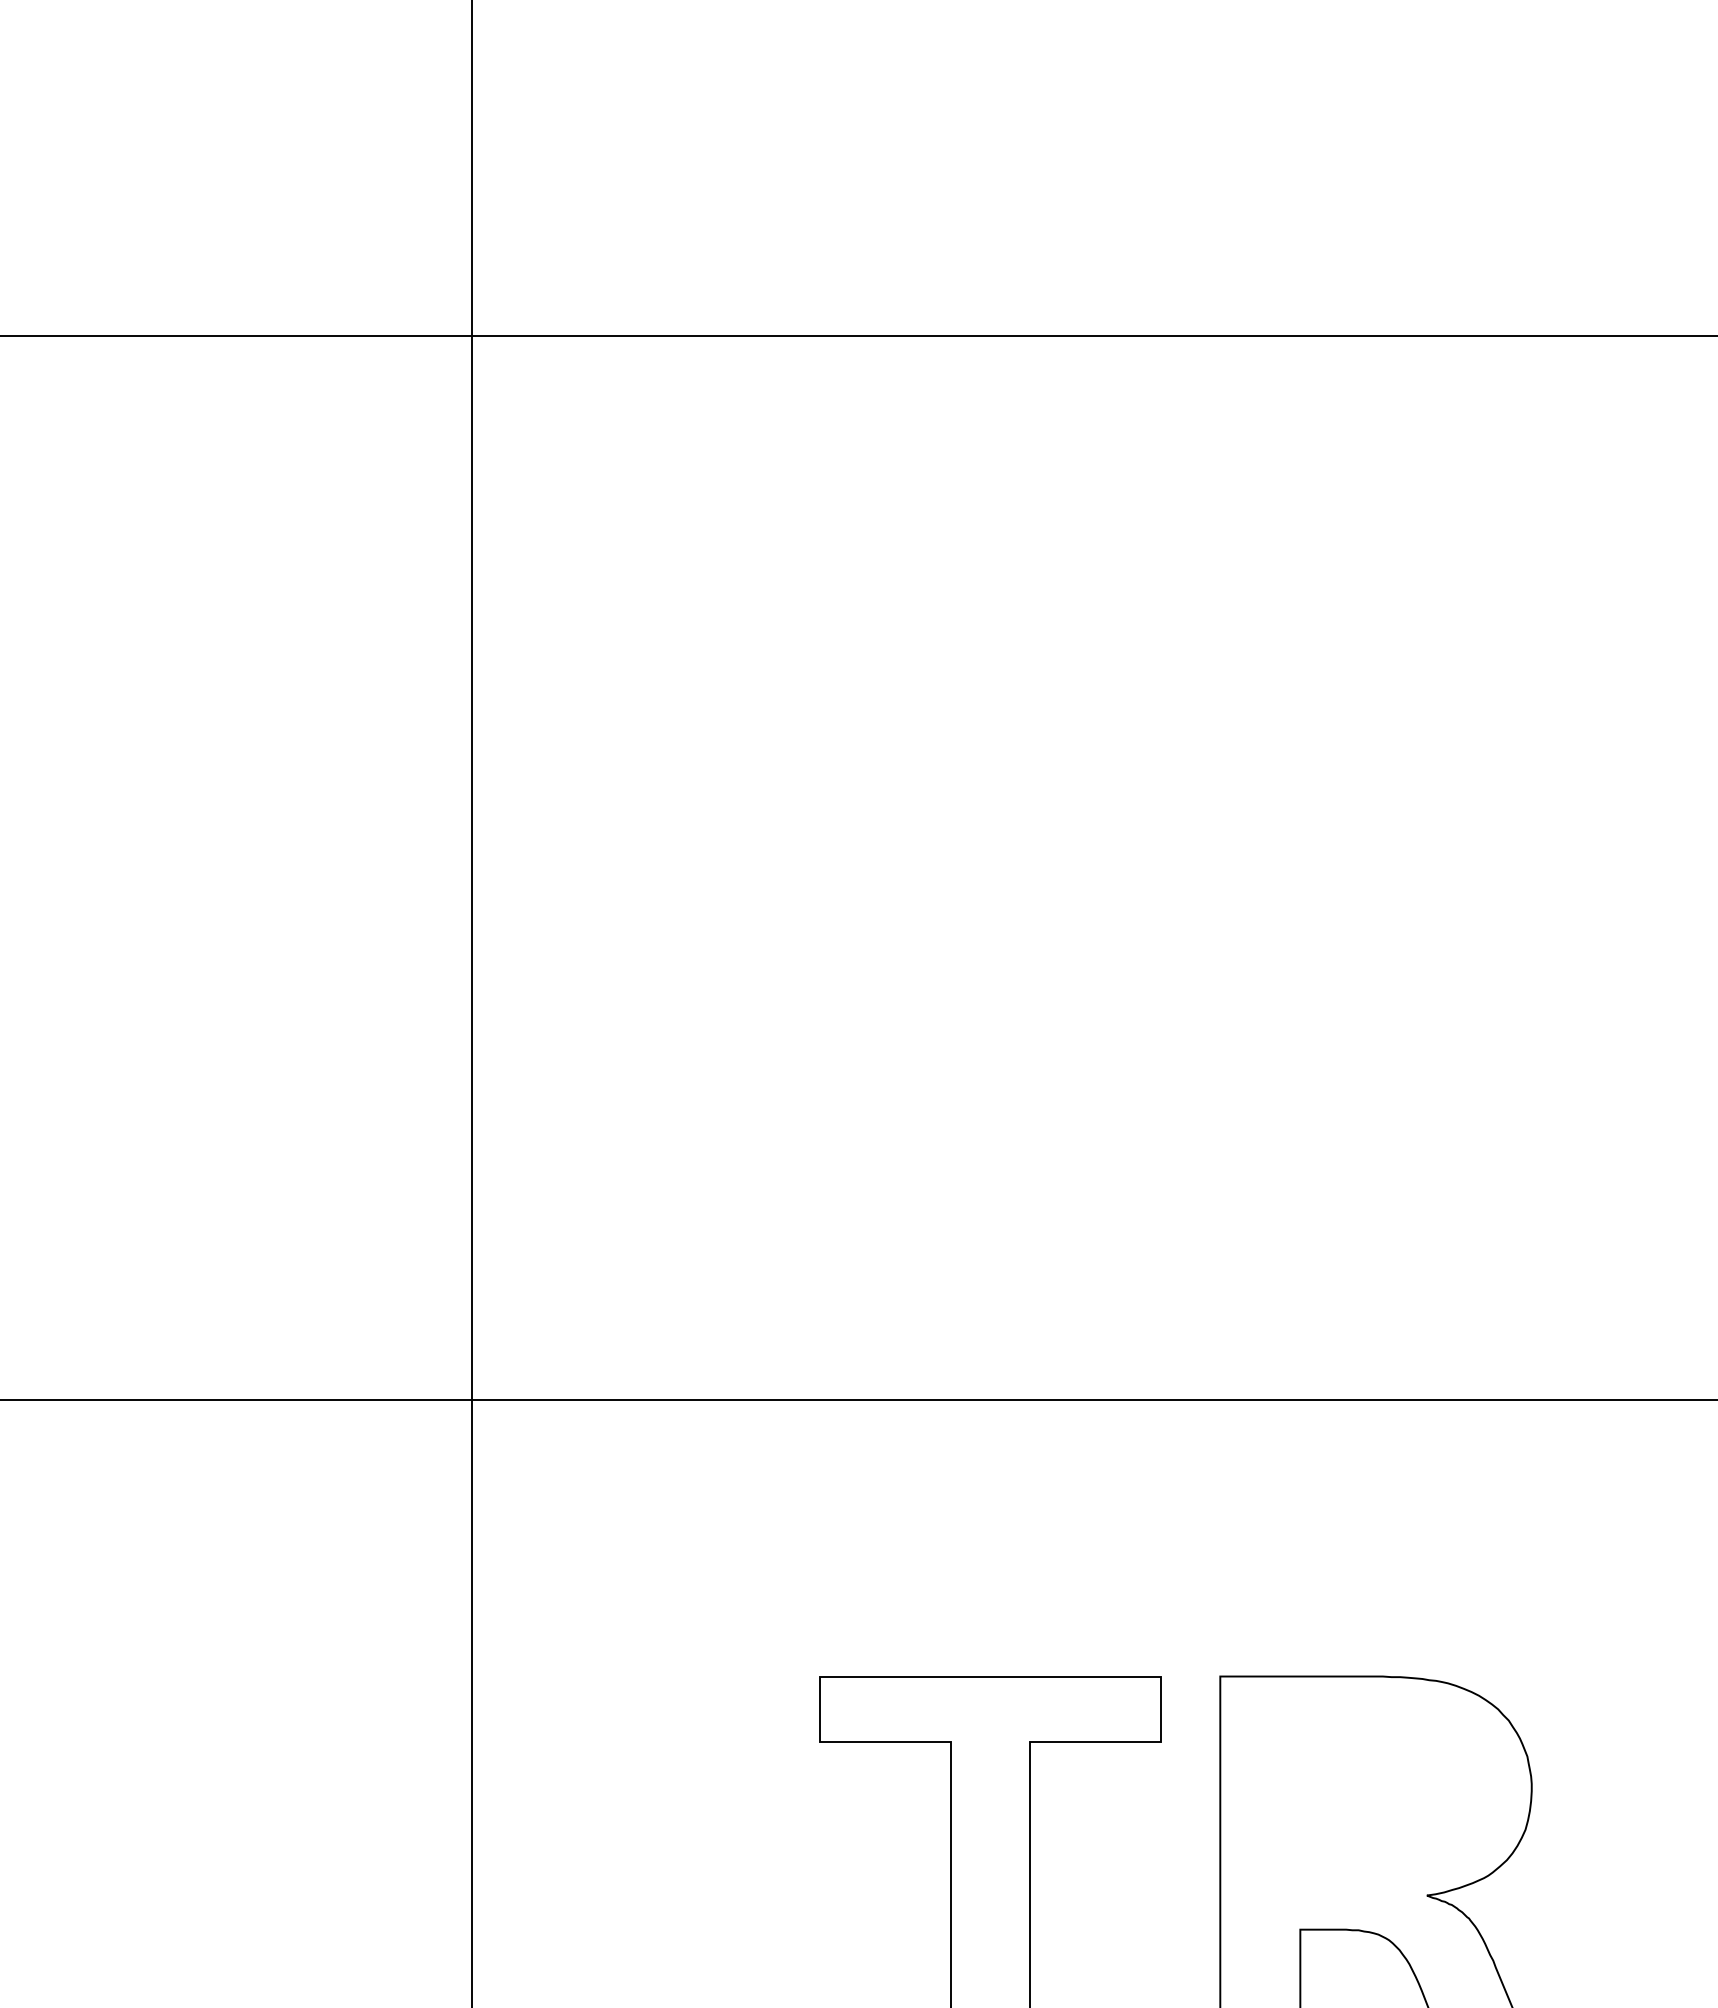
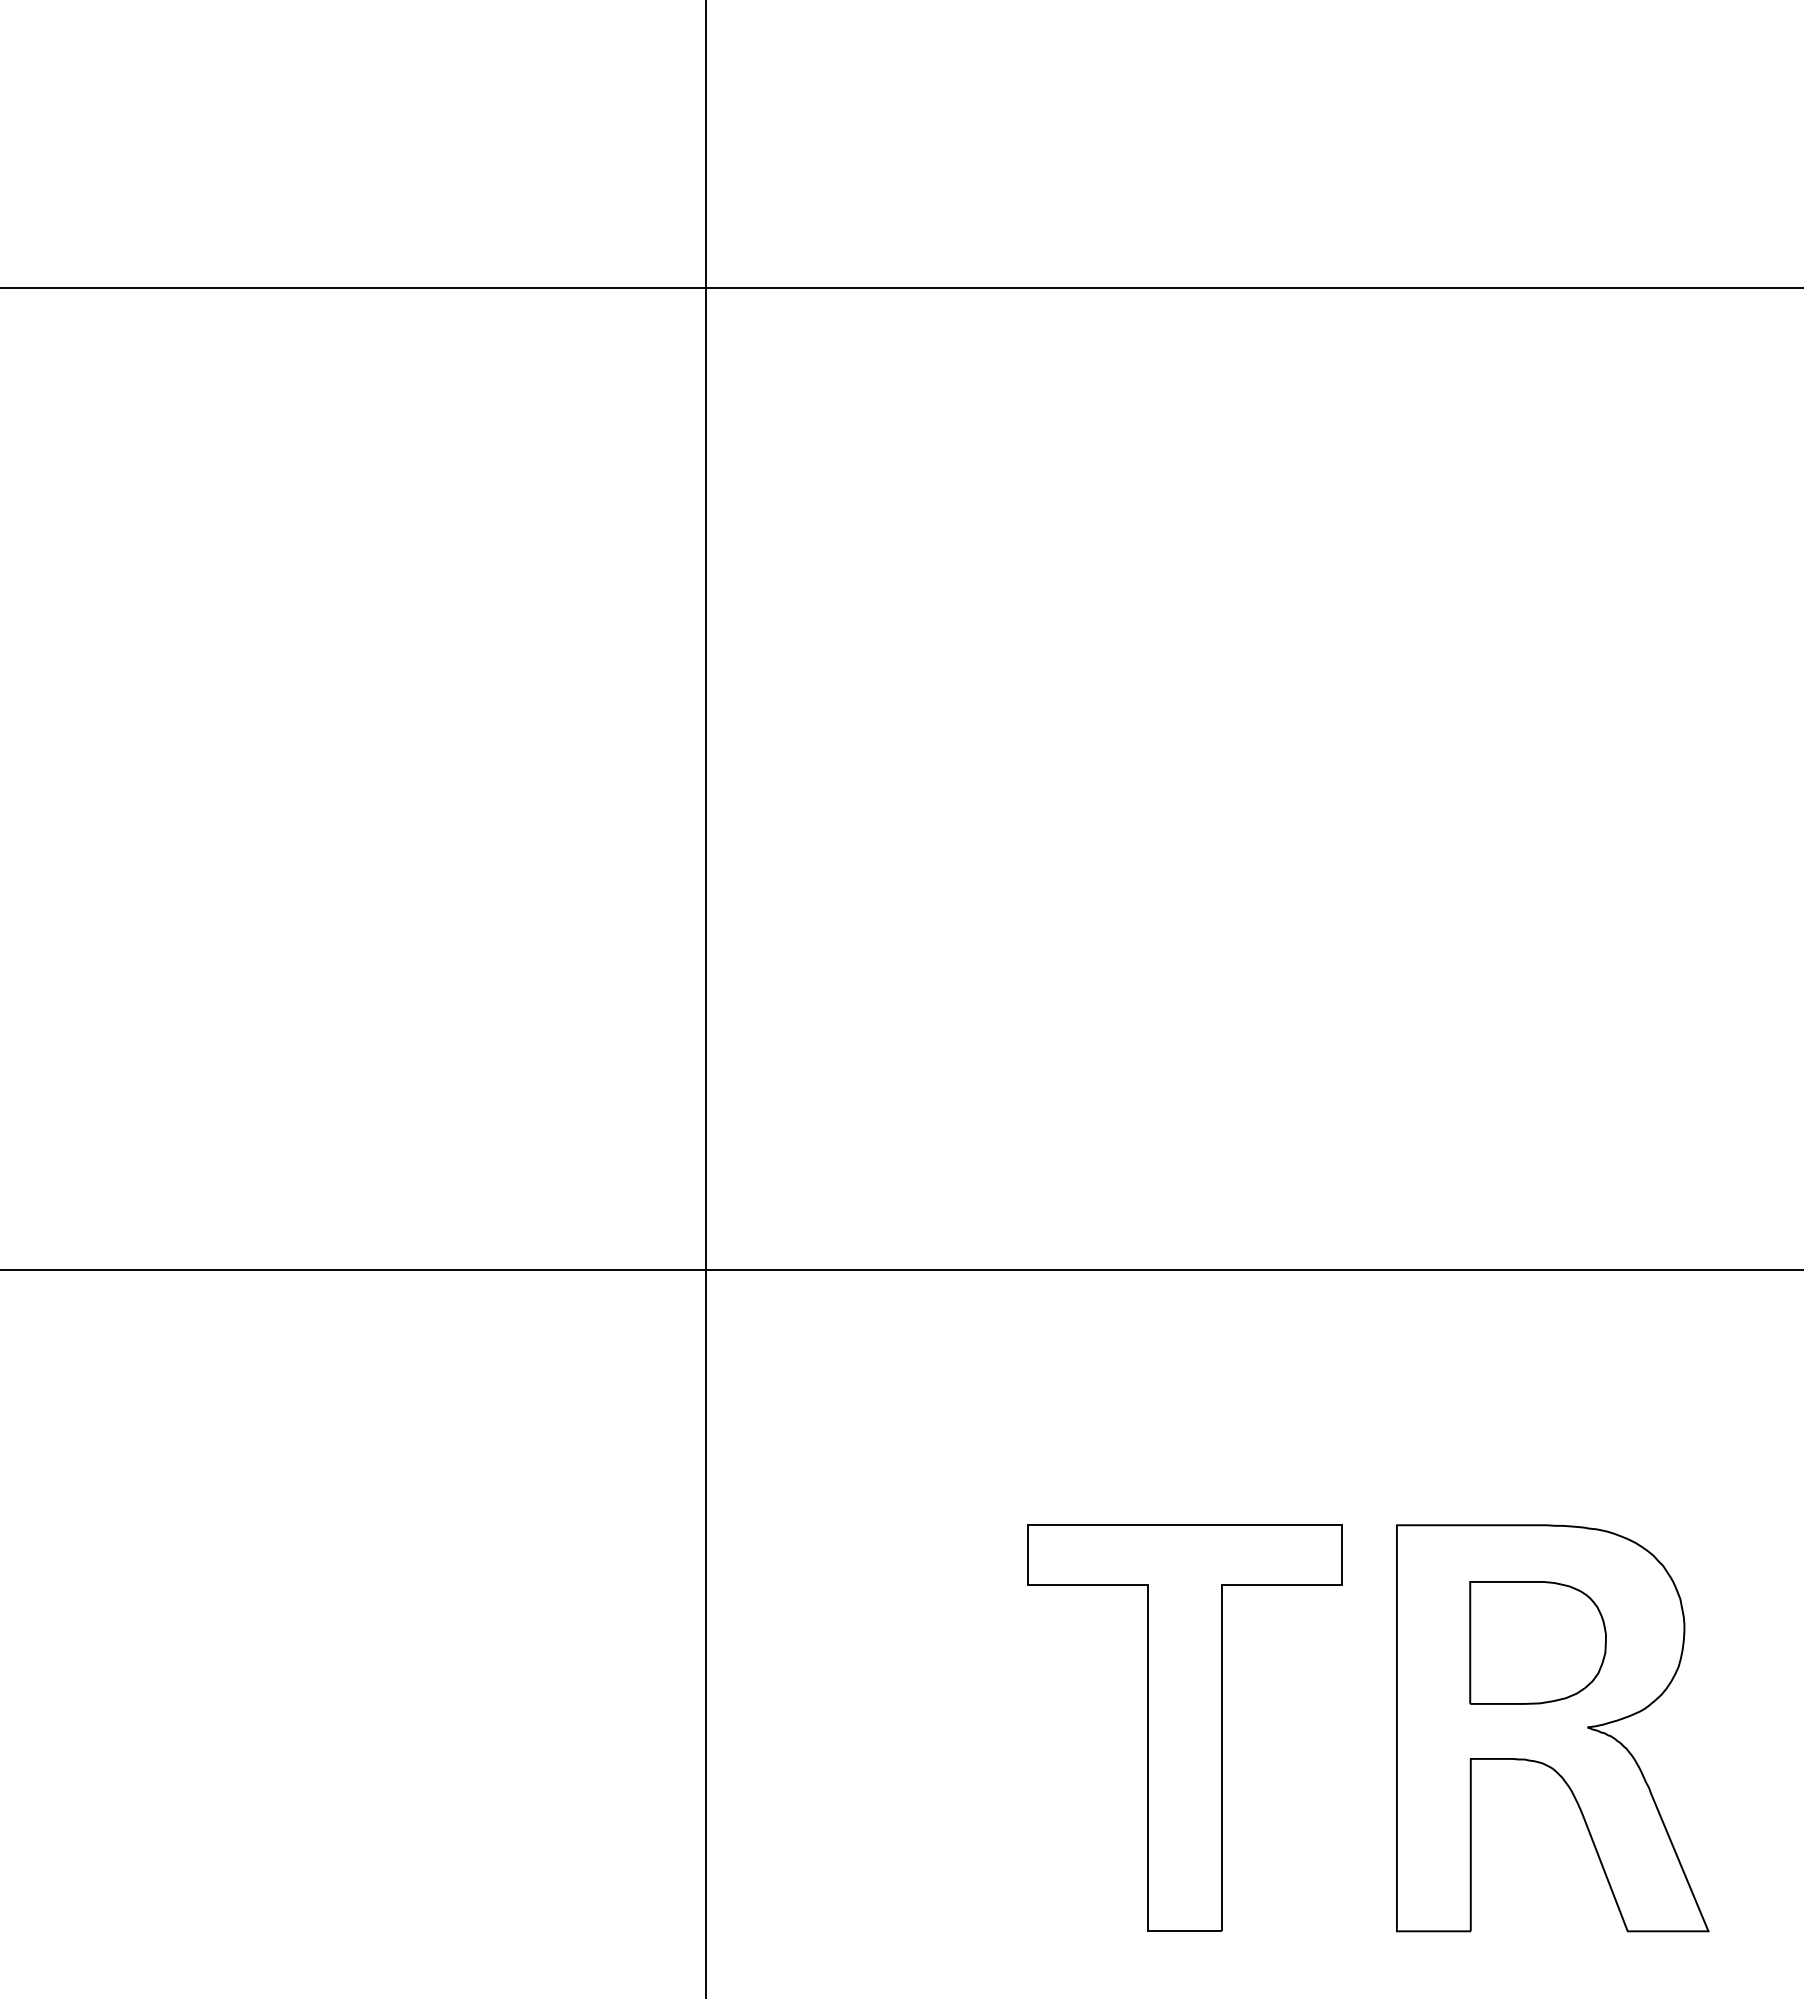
part: (1372, 1803) -> (1537, 1642), added

